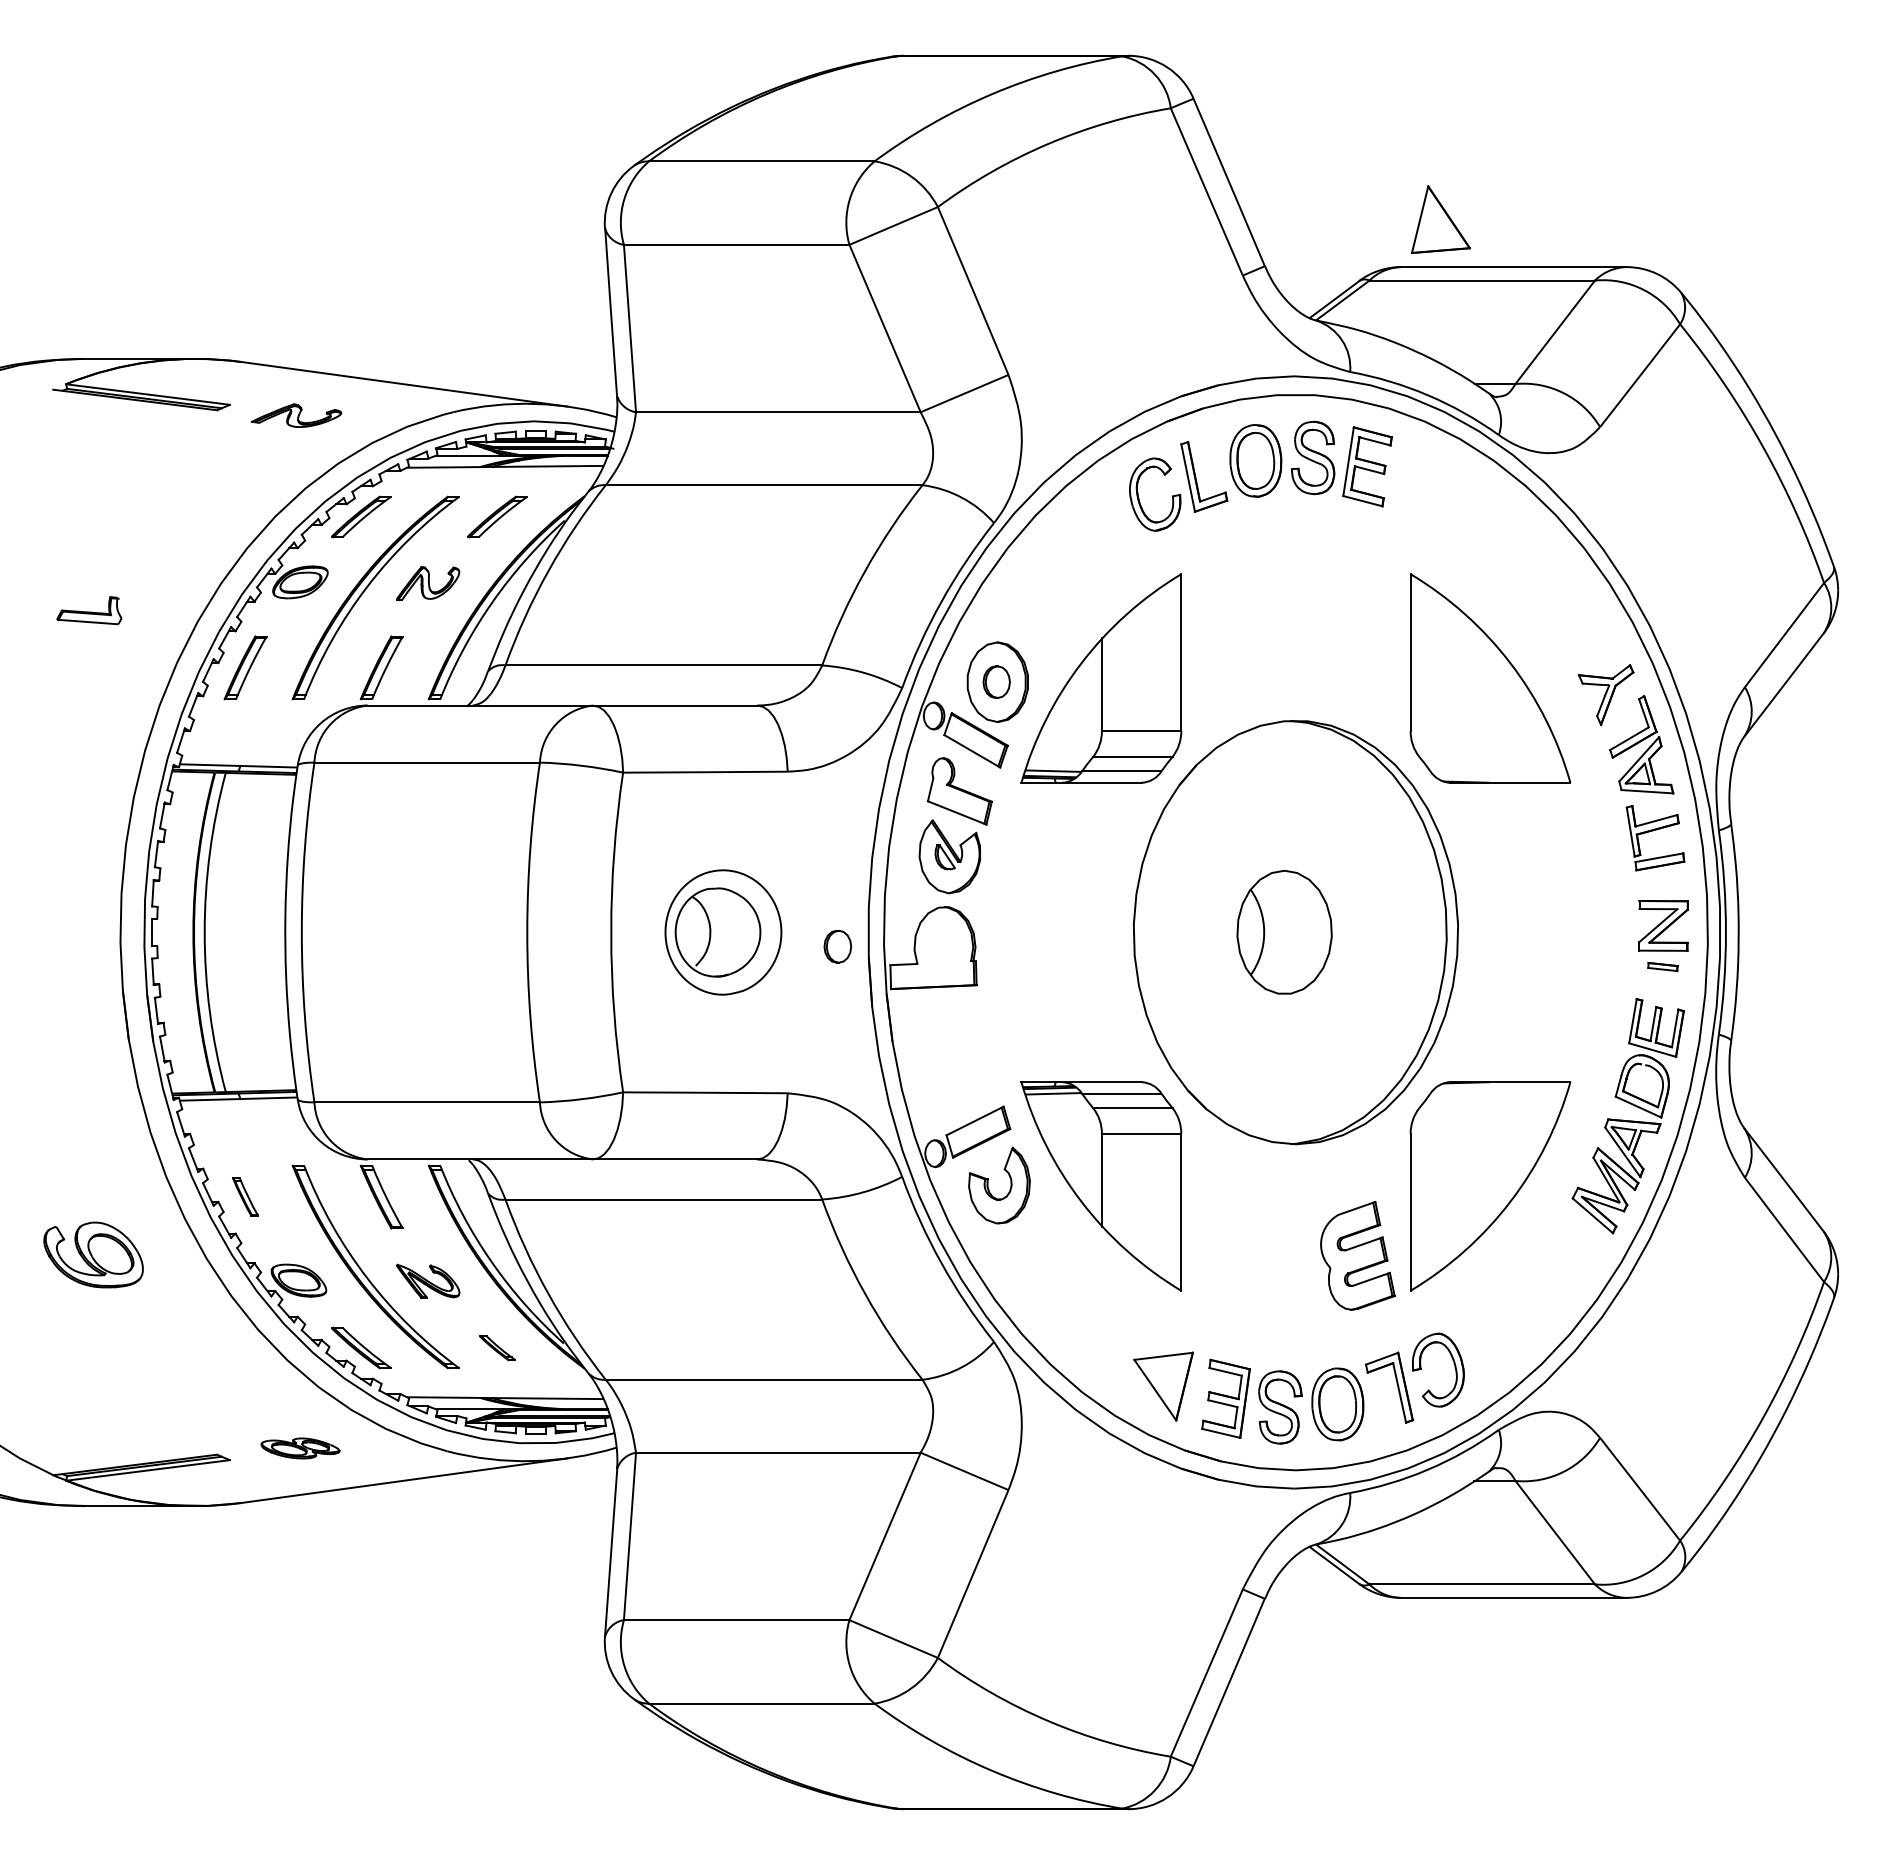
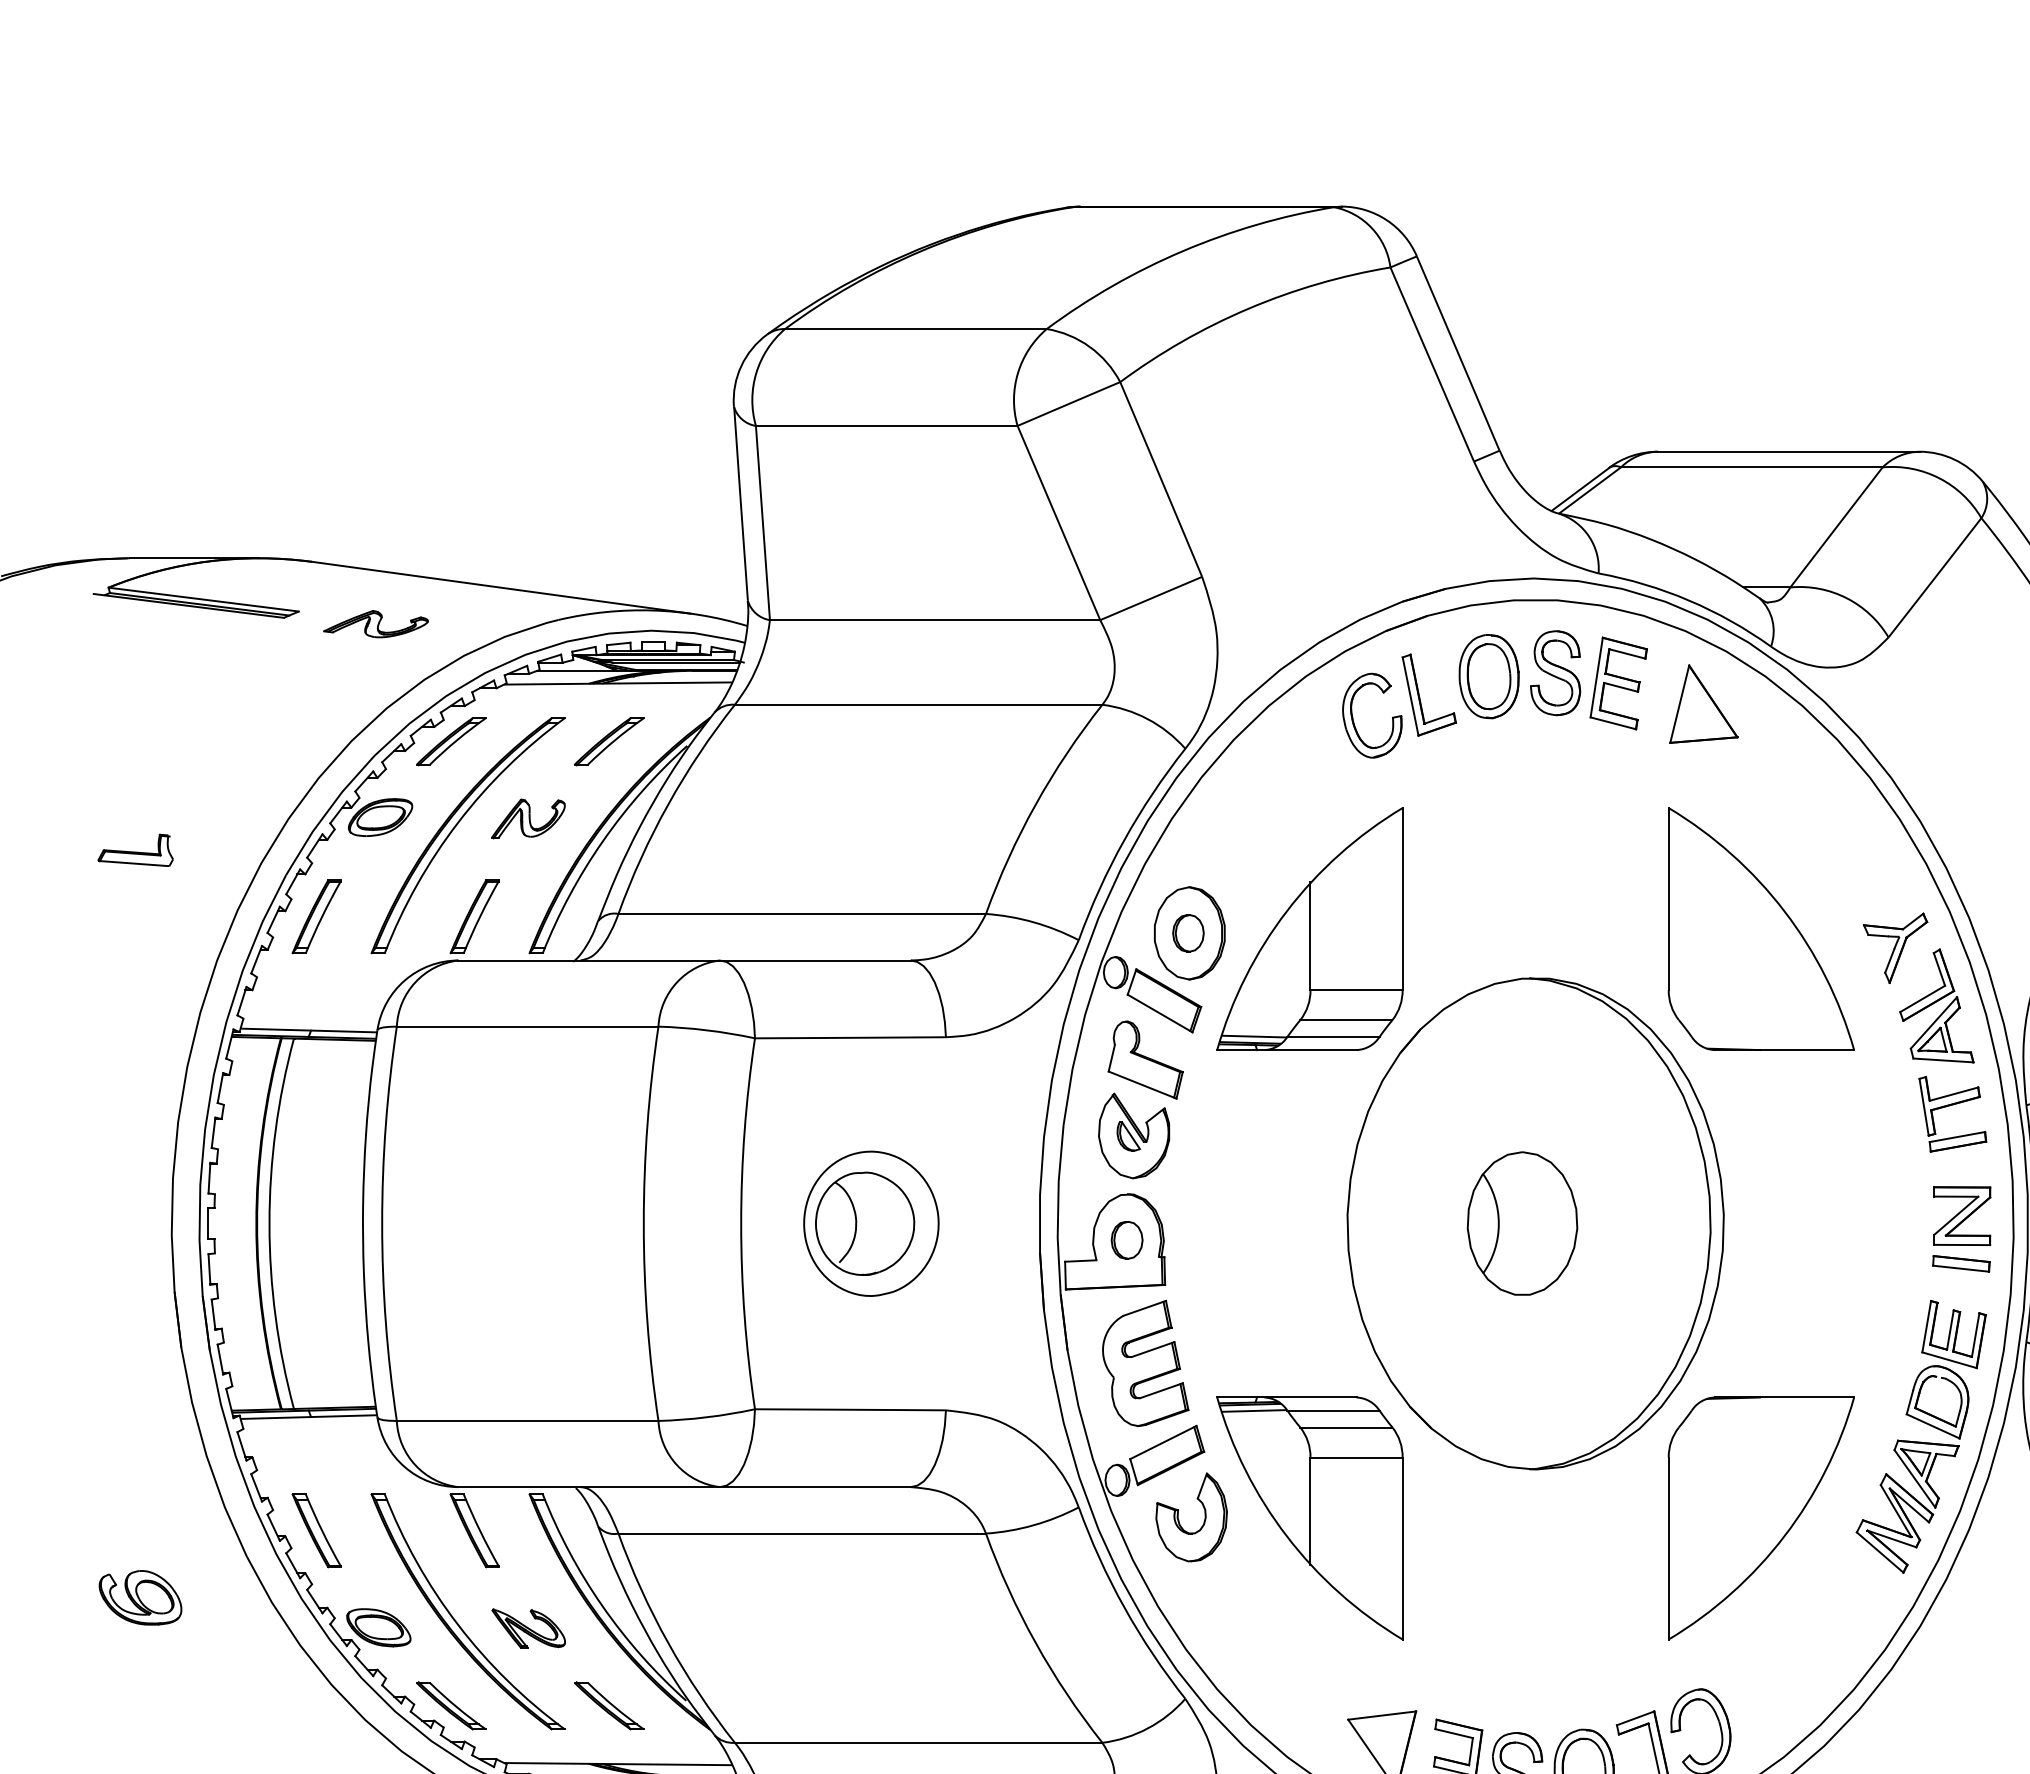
part: (1440, 219) -> (1703, 703), moved
part: (837, 946) -> (1126, 1240), moved
part: (1662, 966) -> (1960, 1263), size x1.67
part: (245, 1196) -> (316, 1530), size x1.67
part: (93, 1254) -> (140, 1597), size x0.71
part: (1357, 1255) -> (1145, 1363), moved
part: (497, 1347) -> (609, 1705), size x1.67

